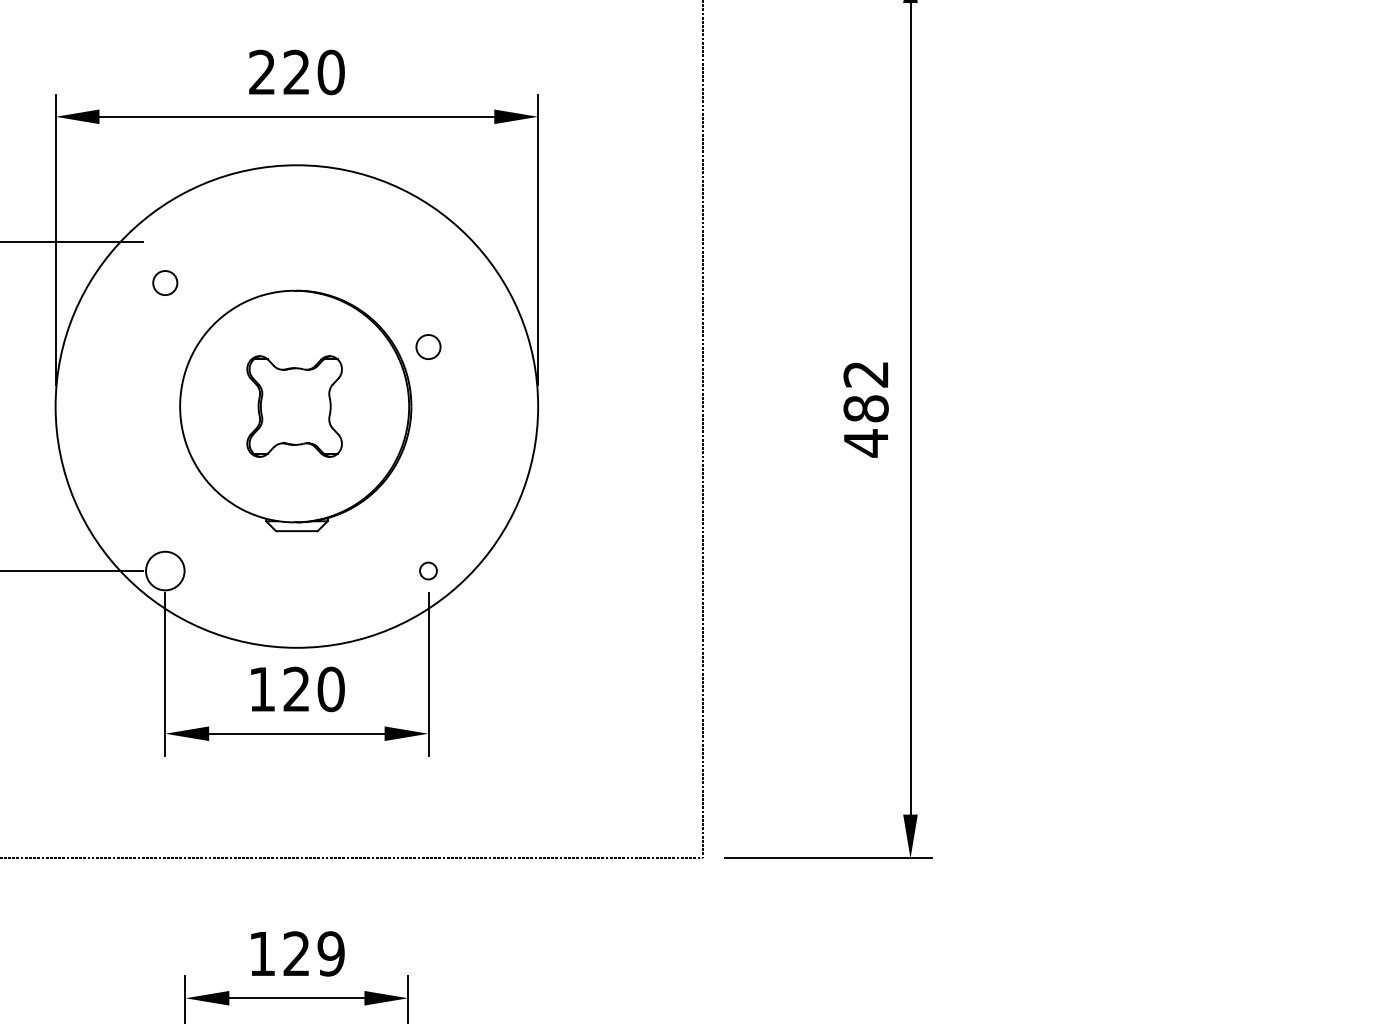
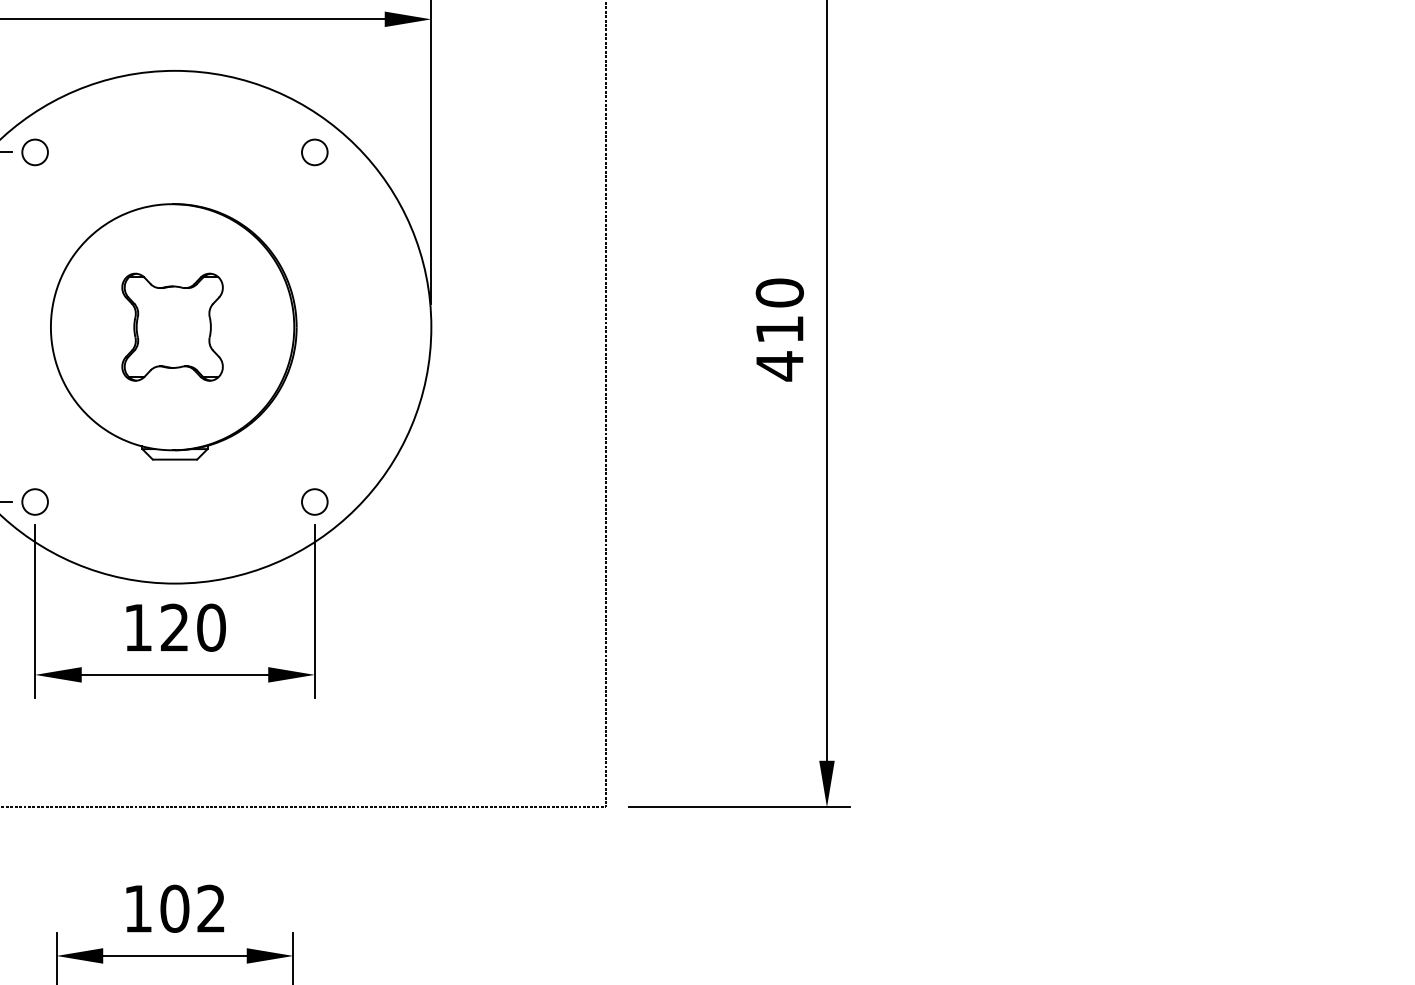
circle: (165, 282) -> (35, 151), moved
circle: (428, 346) -> (314, 151), moved
text: (865, 391) -> (779, 311), 482 -> 410
circle: (428, 570) -> (314, 501), size x1.43
circle: (165, 571) -> (35, 502), size x0.62
text: (313, 953) -> (192, 908), 129 -> 102

